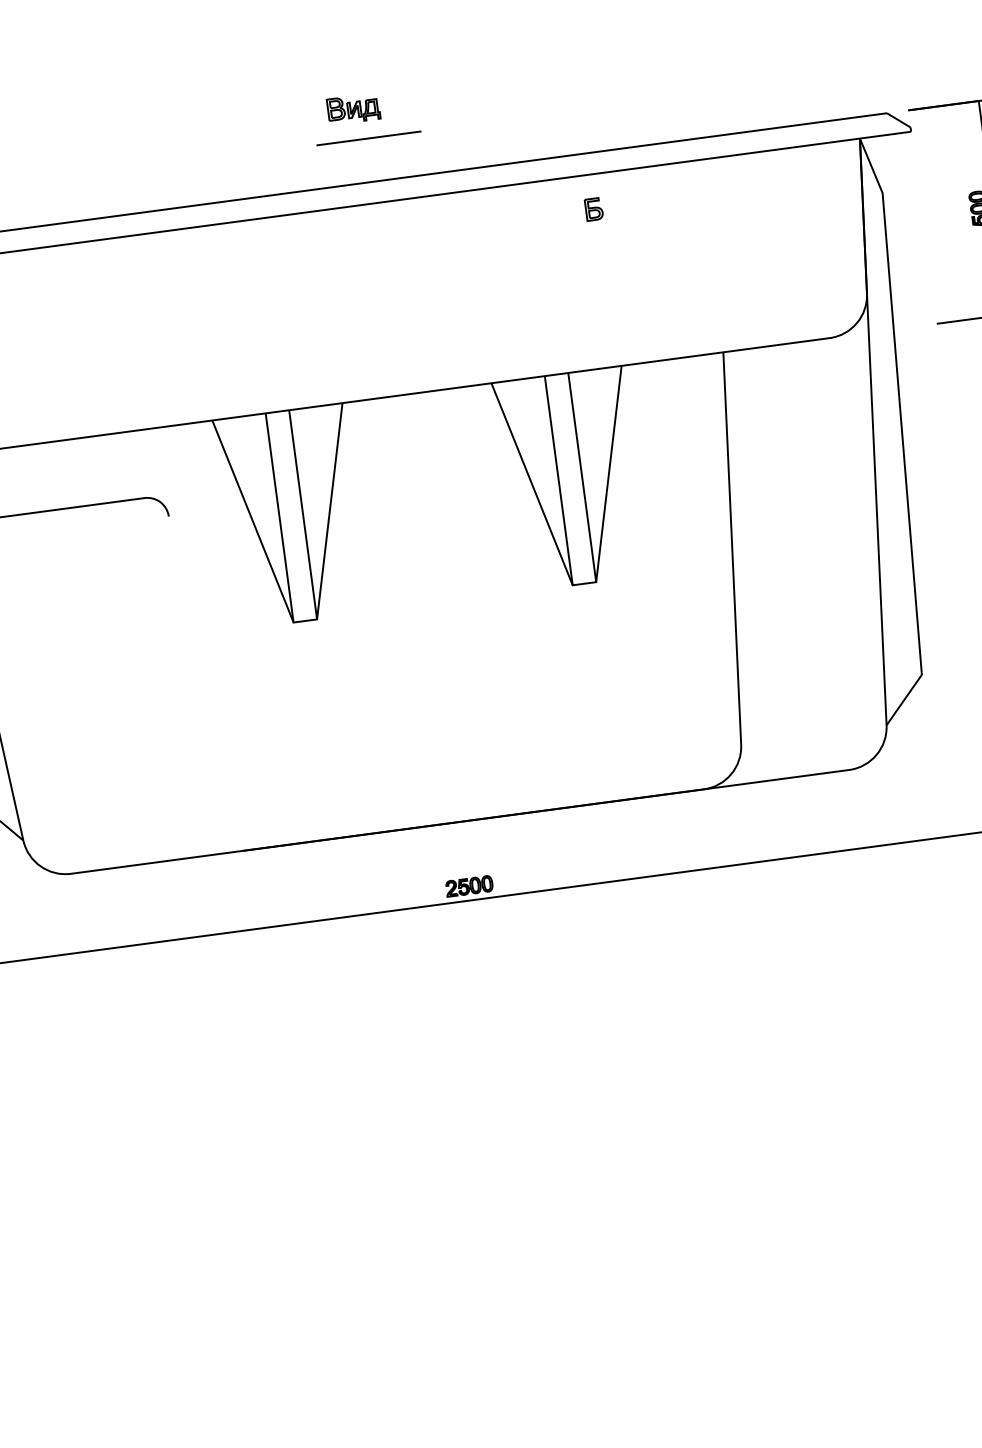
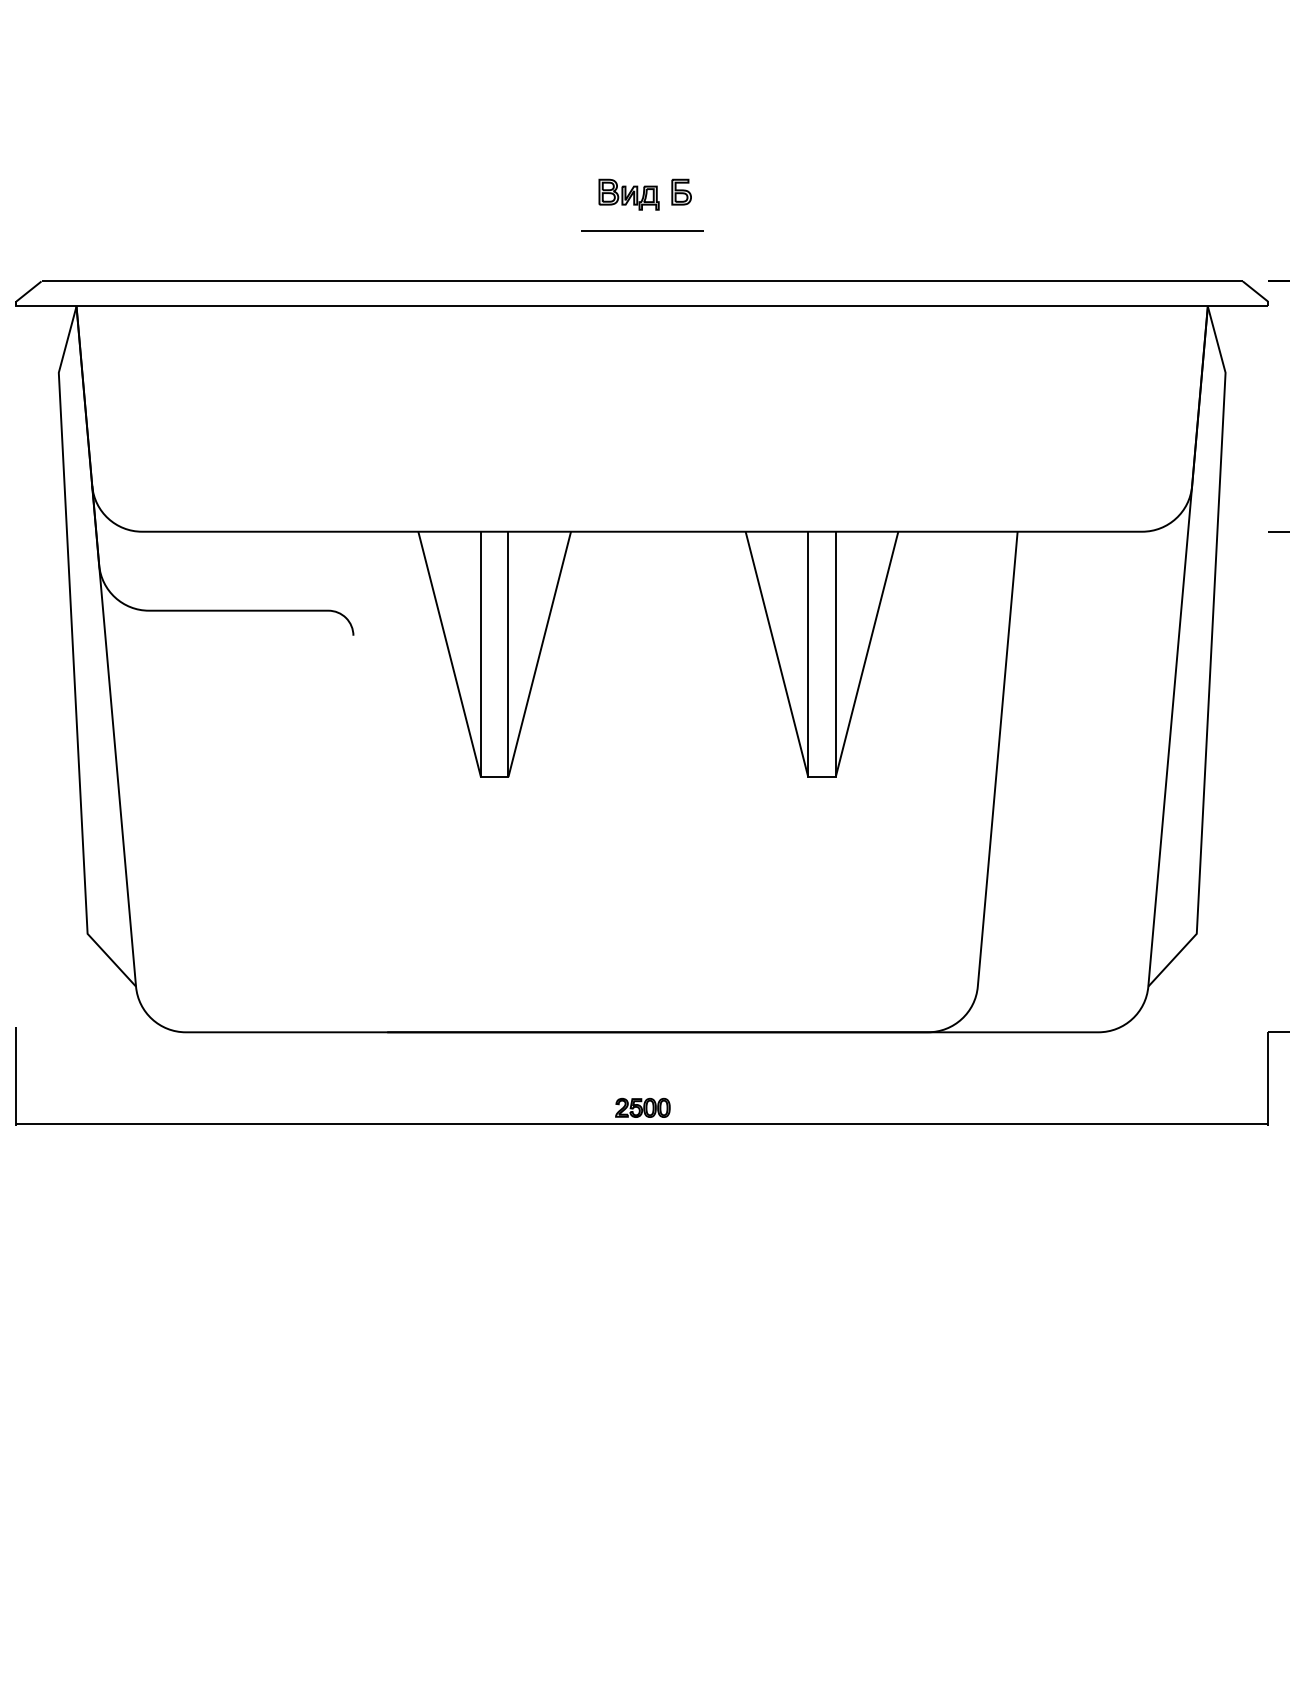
part: (593, 208) -> (681, 191), moved

